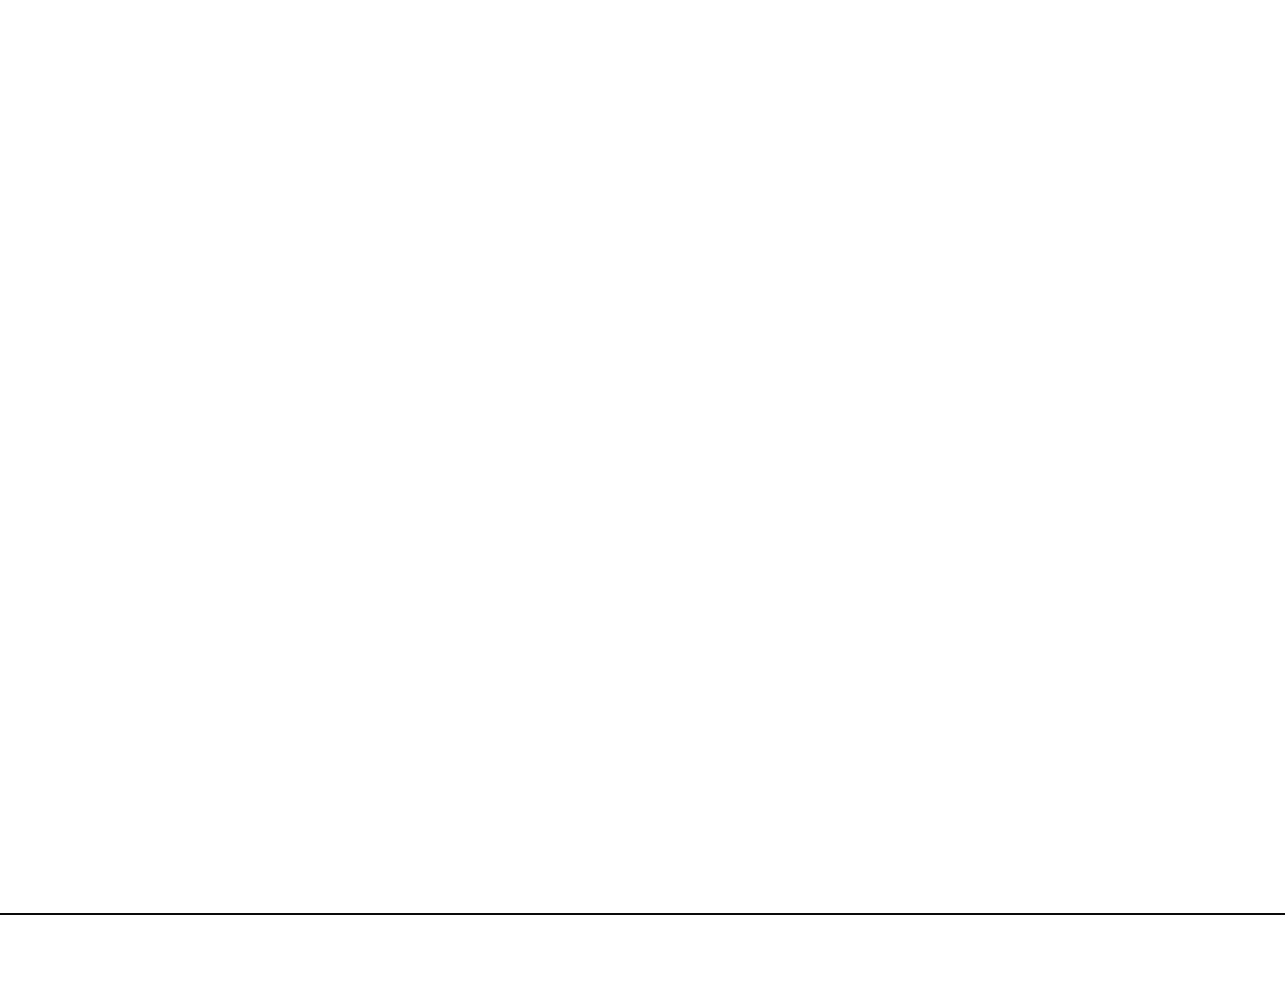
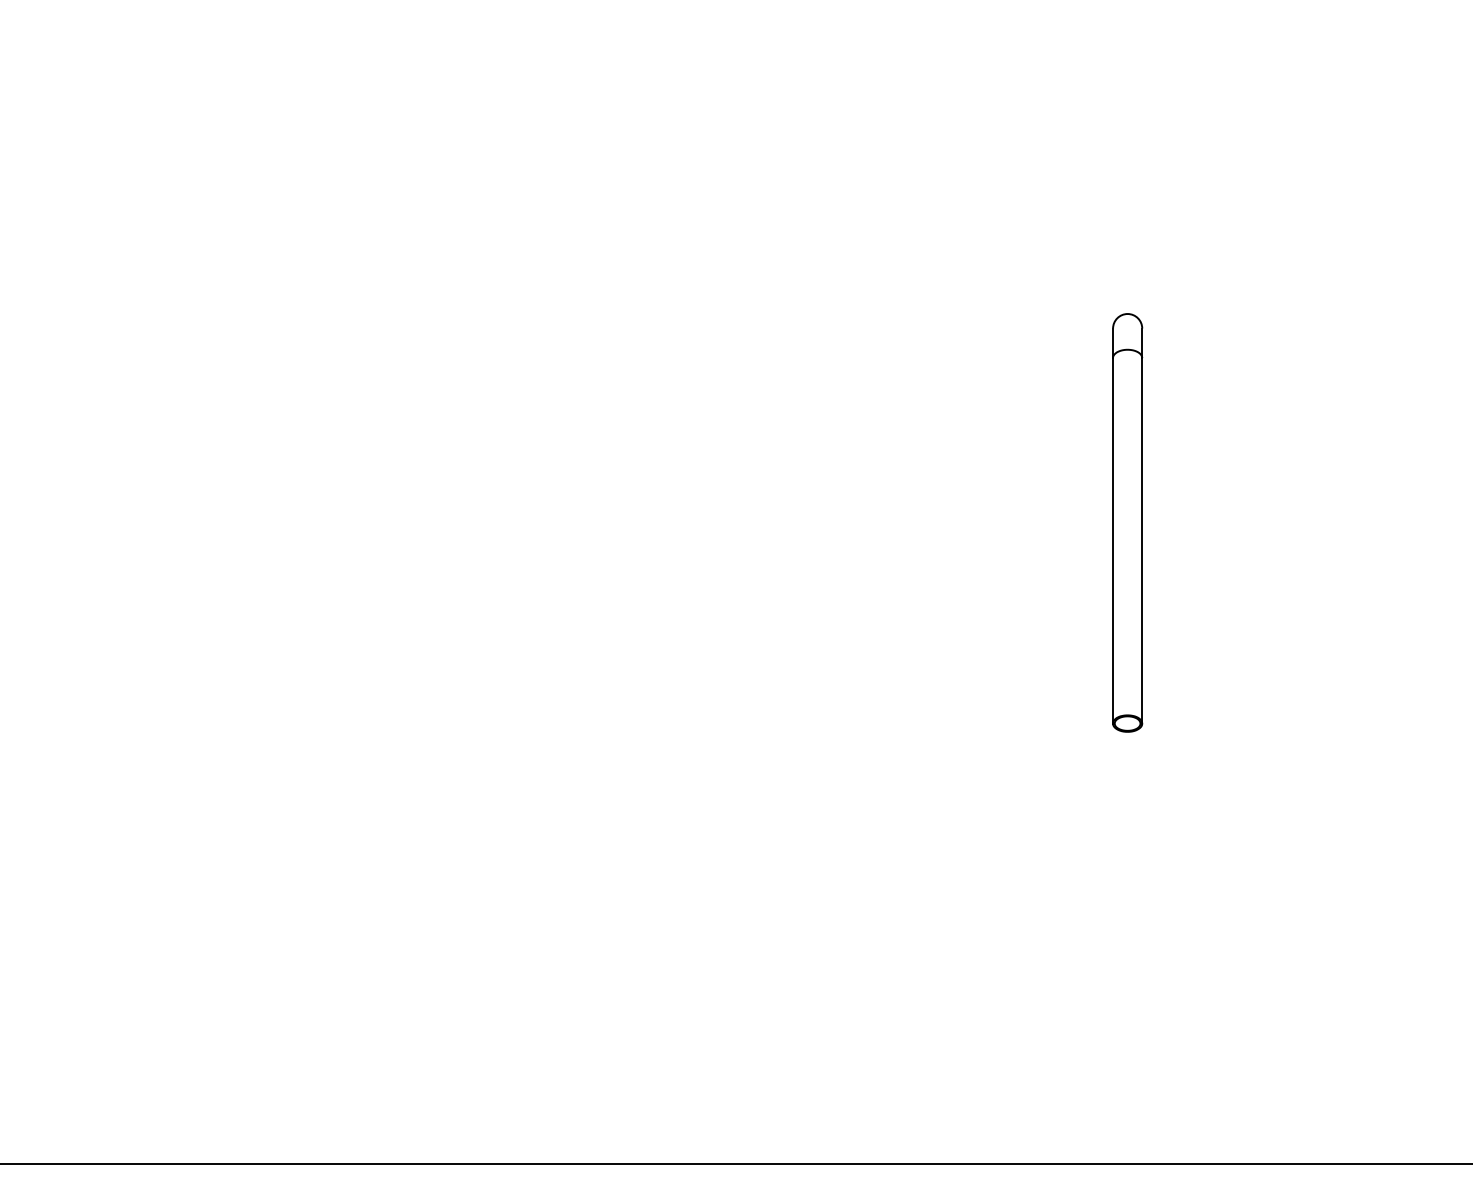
part: (1155, 311) -> (1127, 522), added

